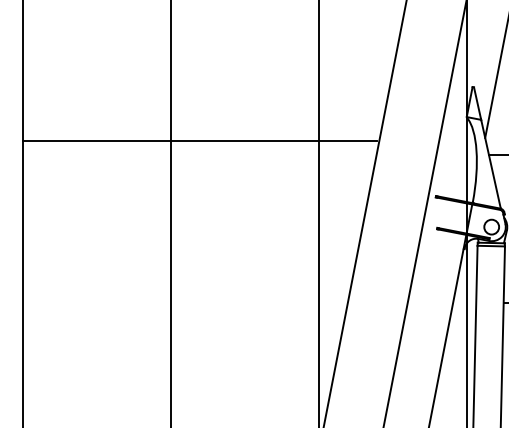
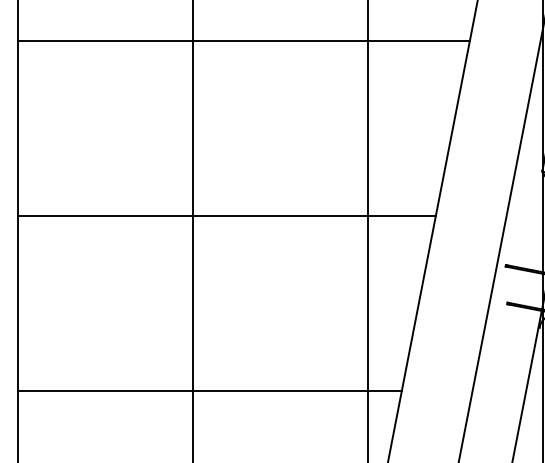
line: (213, 6) -> (243, 41), added
line: (199, 140) -> (226, 215), moved
line: (184, 302) -> (208, 390), added

